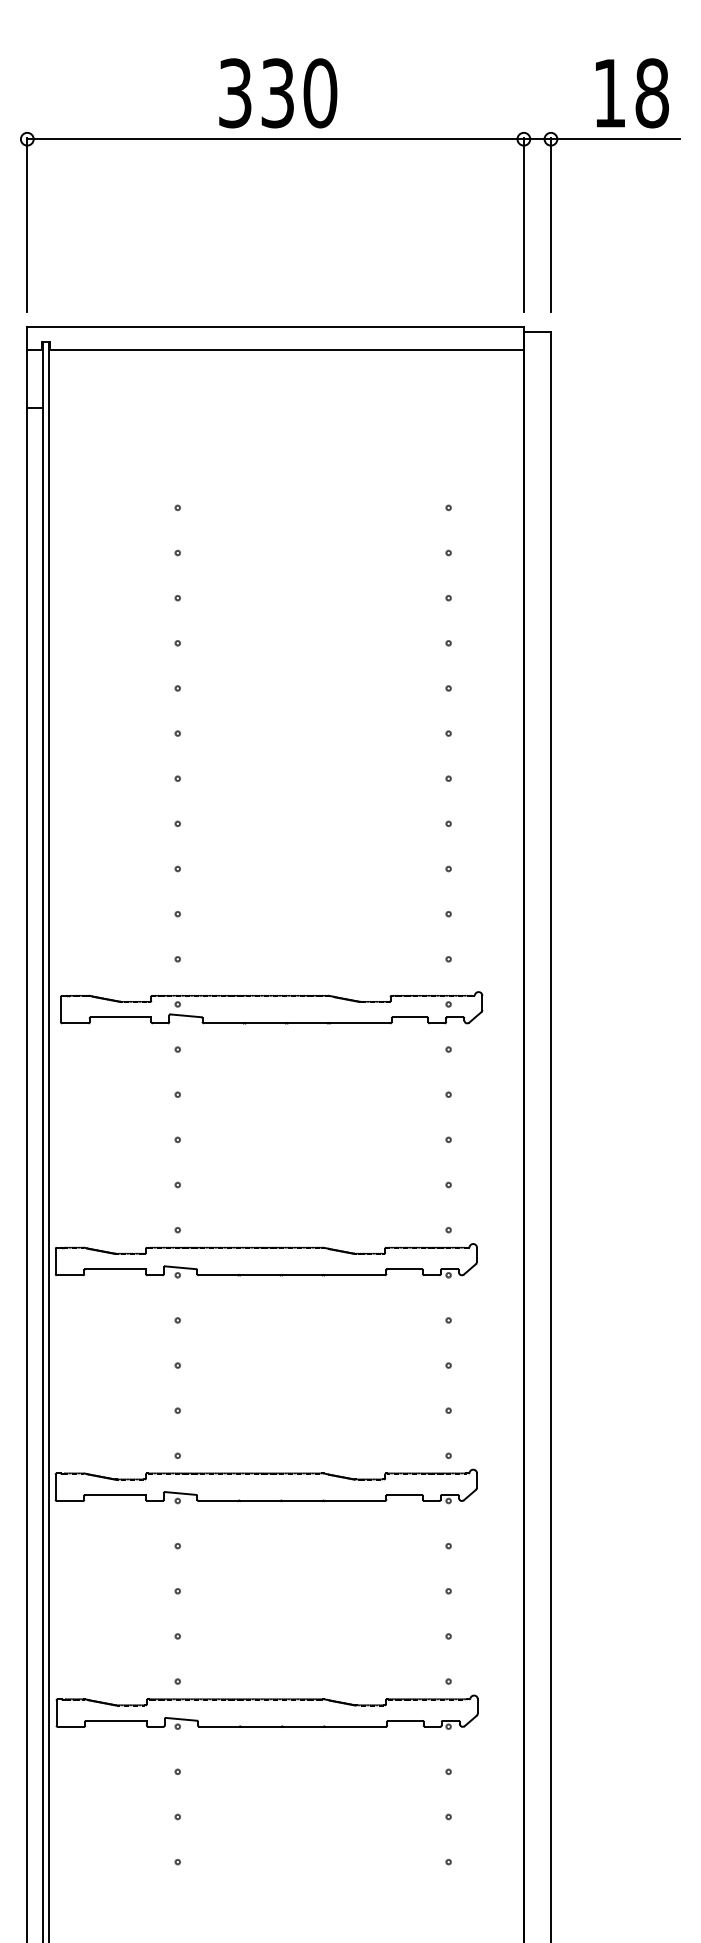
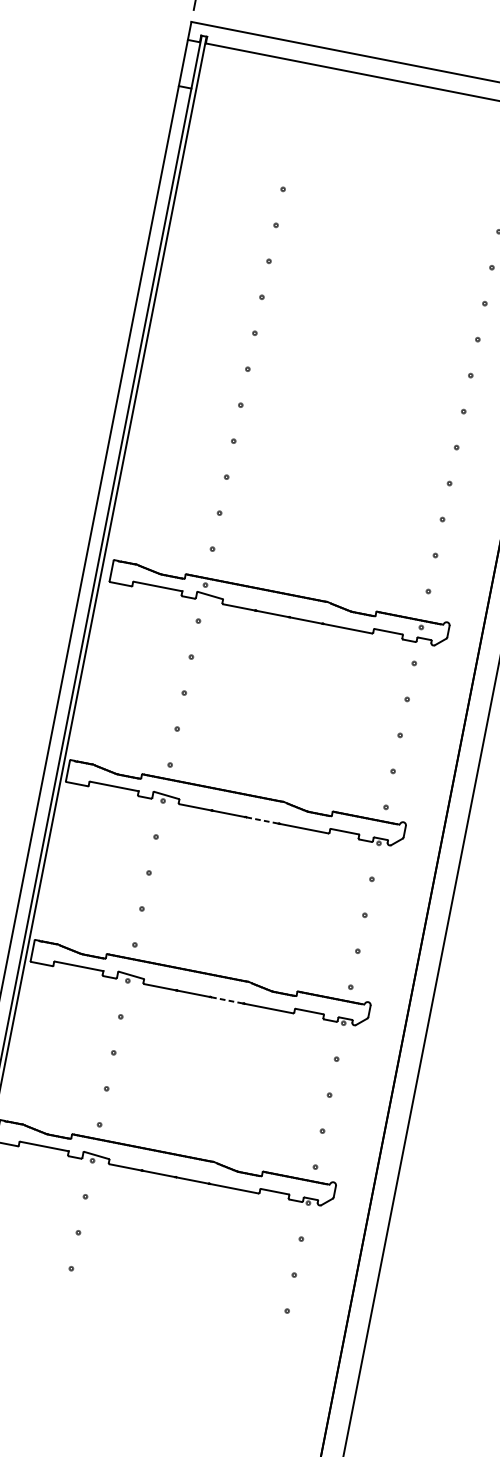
line: (302, 1275) -> (262, 820), solid -> dashed
line: (302, 1501) -> (227, 1000), solid -> dashed

